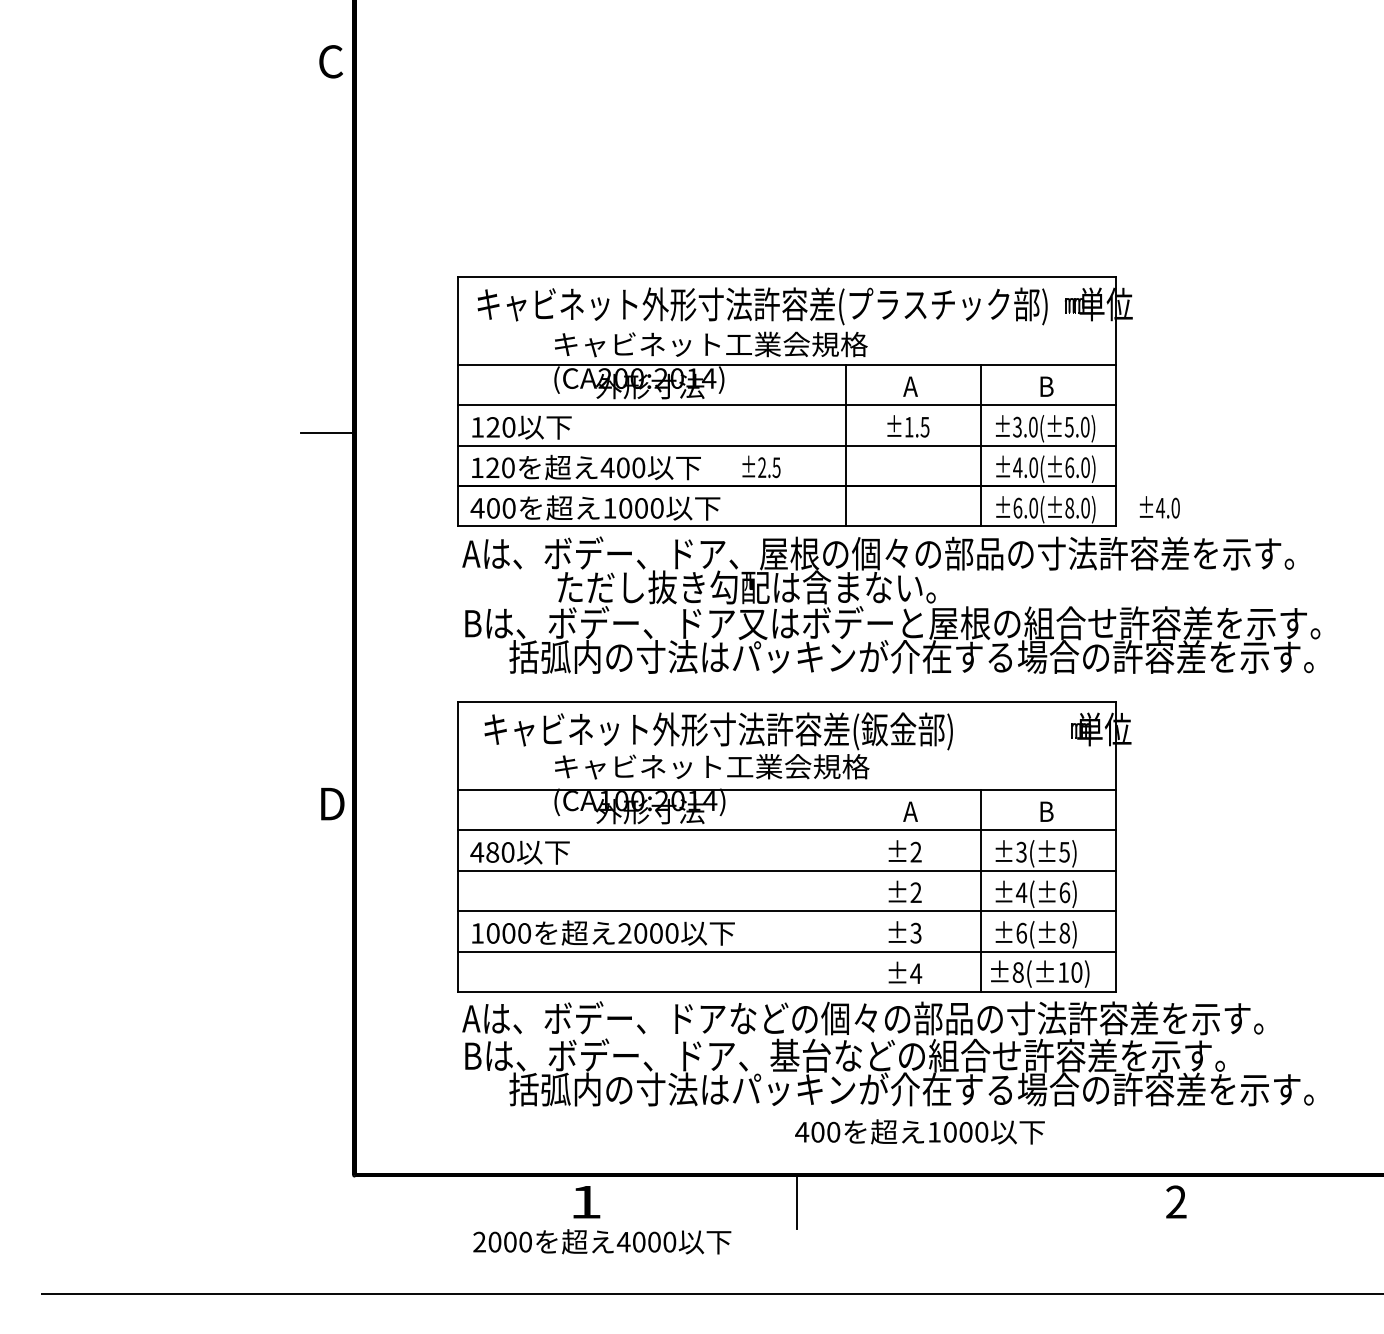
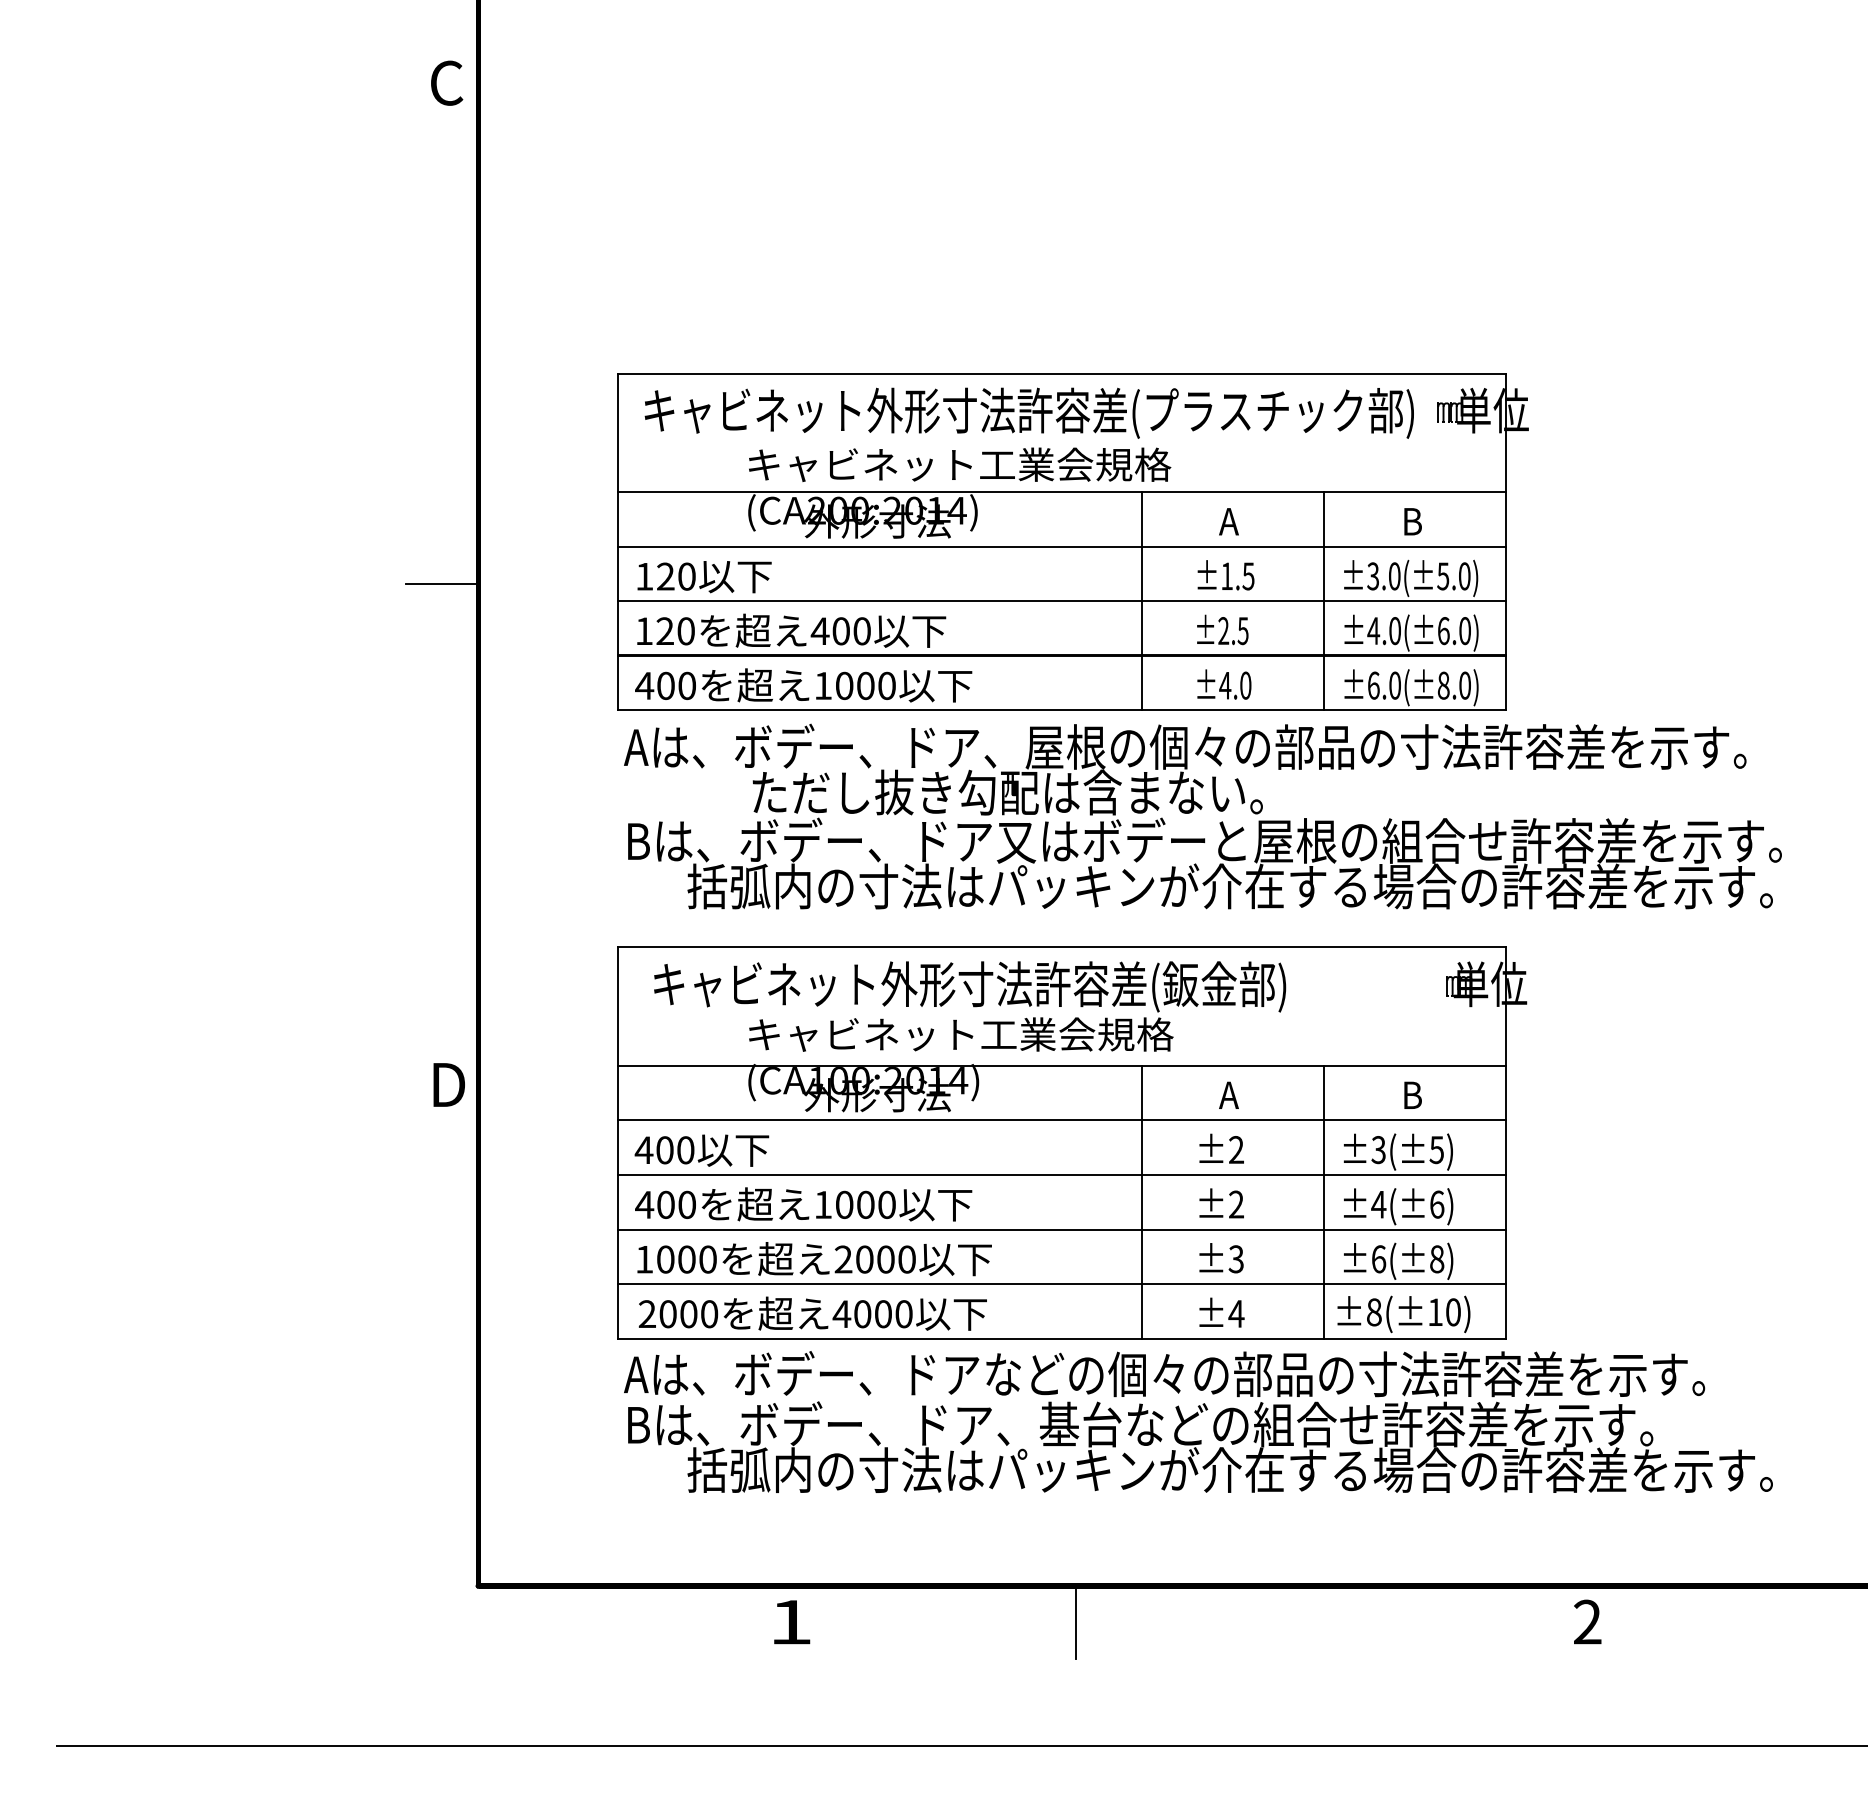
text: (761, 466) -> (1222, 629), moved
text: (1159, 507) -> (1224, 684), moved
text: (492, 852) -> (664, 1150), 480 -> 400
line: (846, 890) -> (1142, 1201), added
text: (919, 1131) -> (803, 1204), moved
text: (601, 1241) -> (812, 1313), moved

